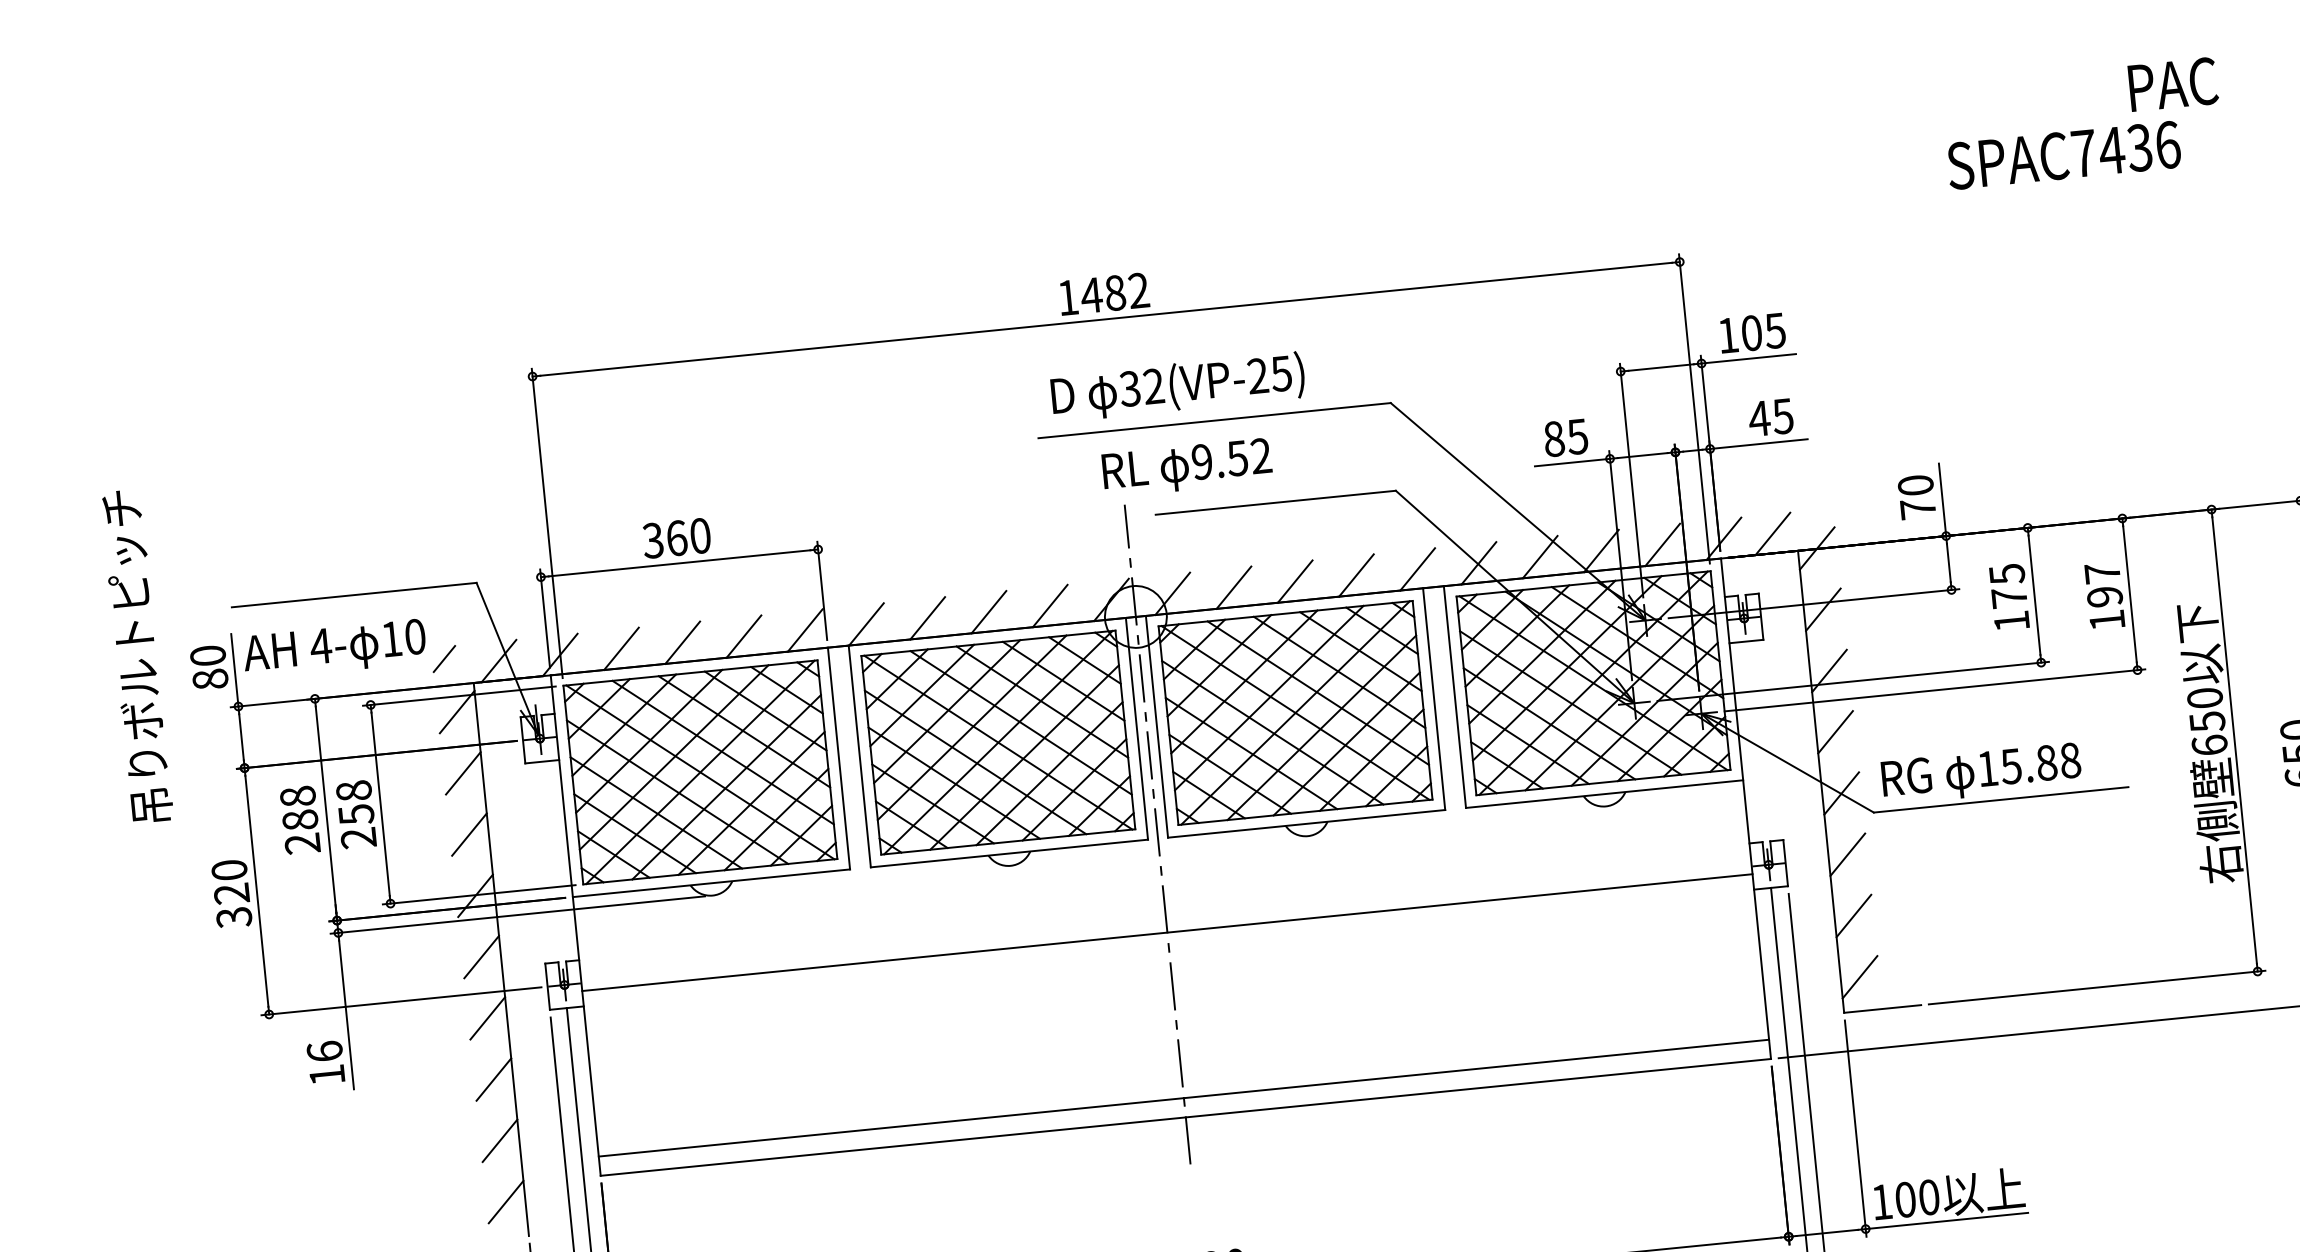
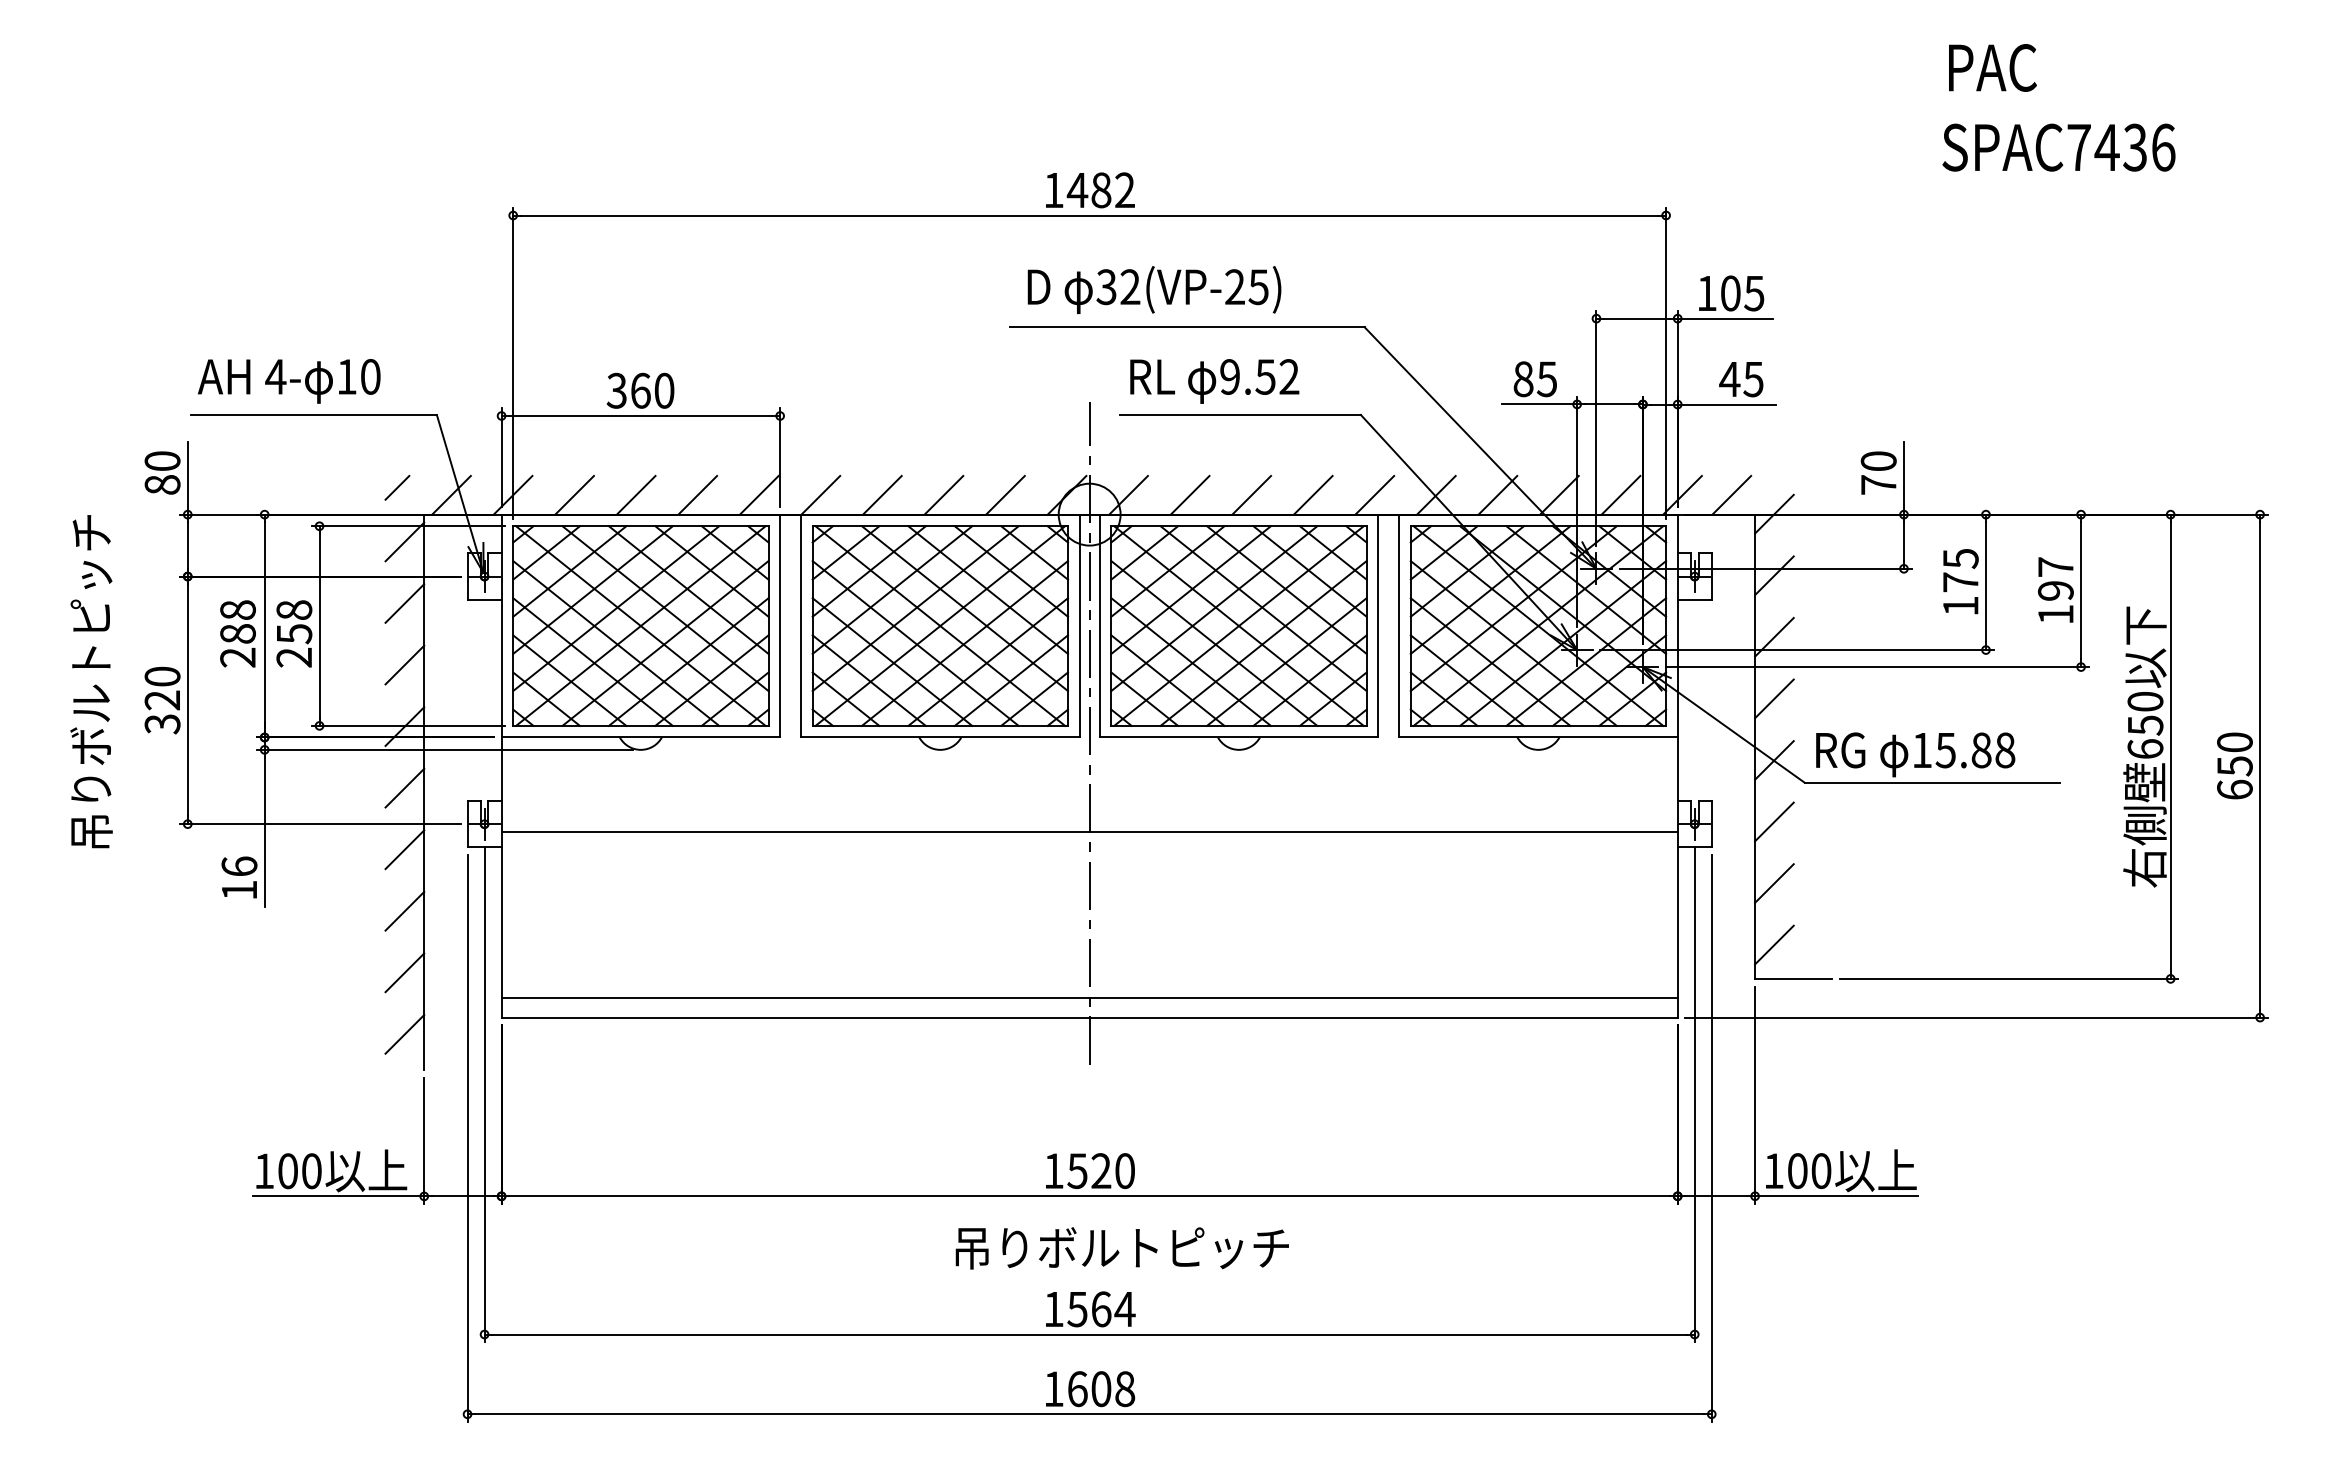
text: (2172, 84) -> (1992, 67), moved
text: (1187, 467) -> (1214, 381), moved
text: (335, 649) -> (289, 381), moved
text: (136, 656) -> (91, 681), moved

